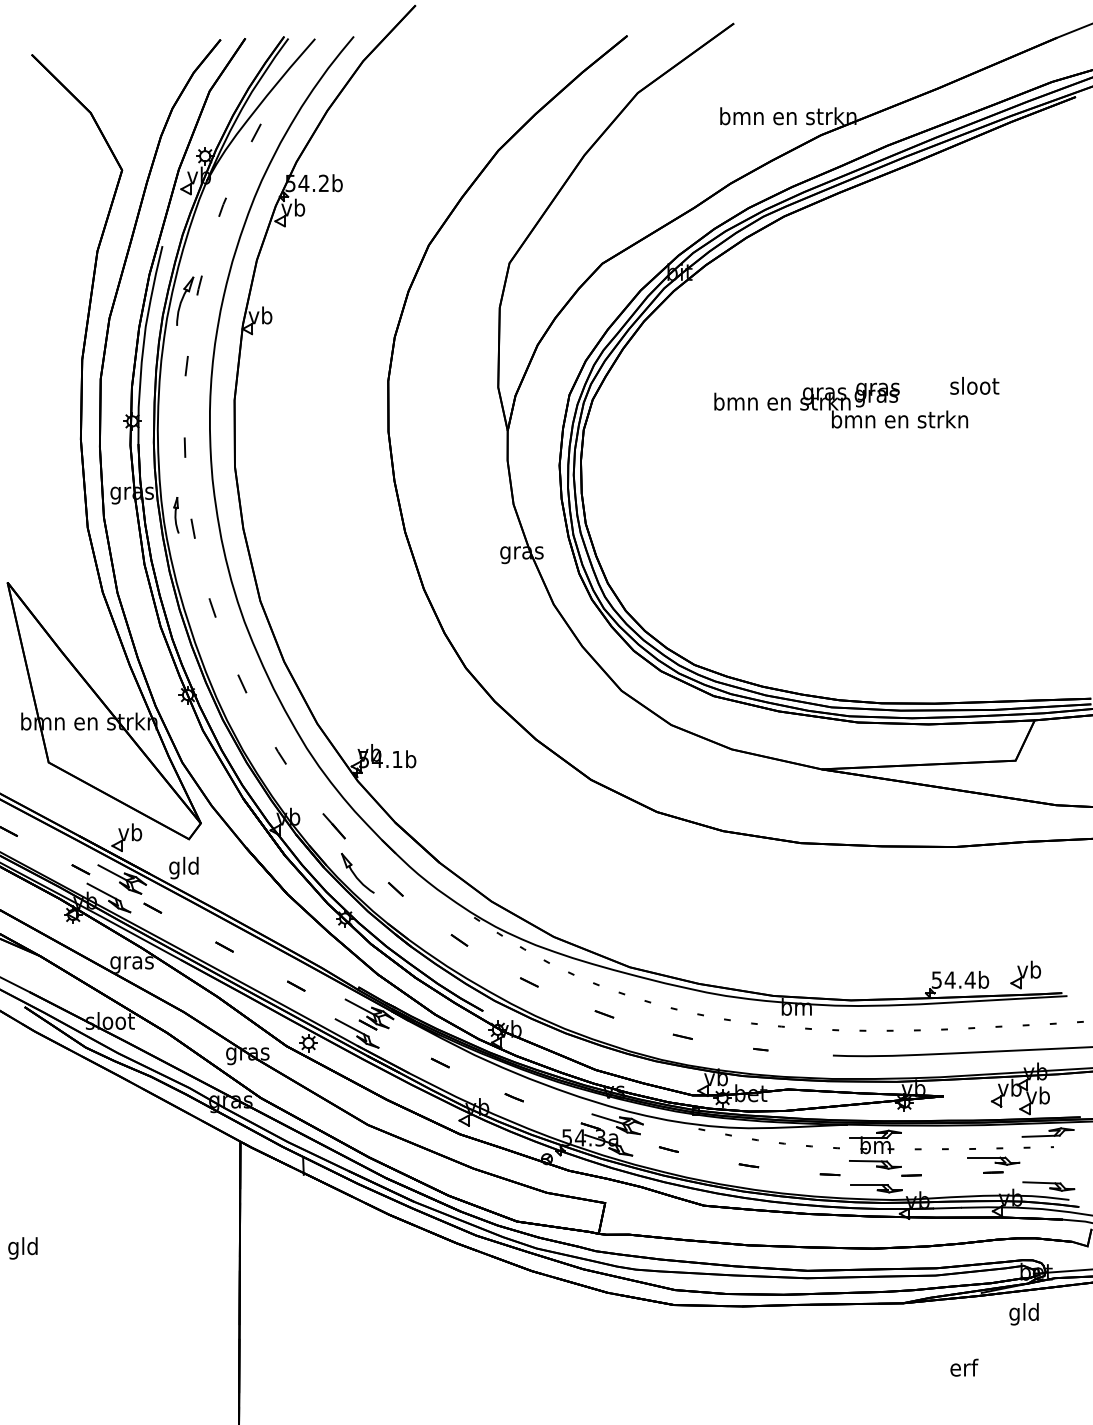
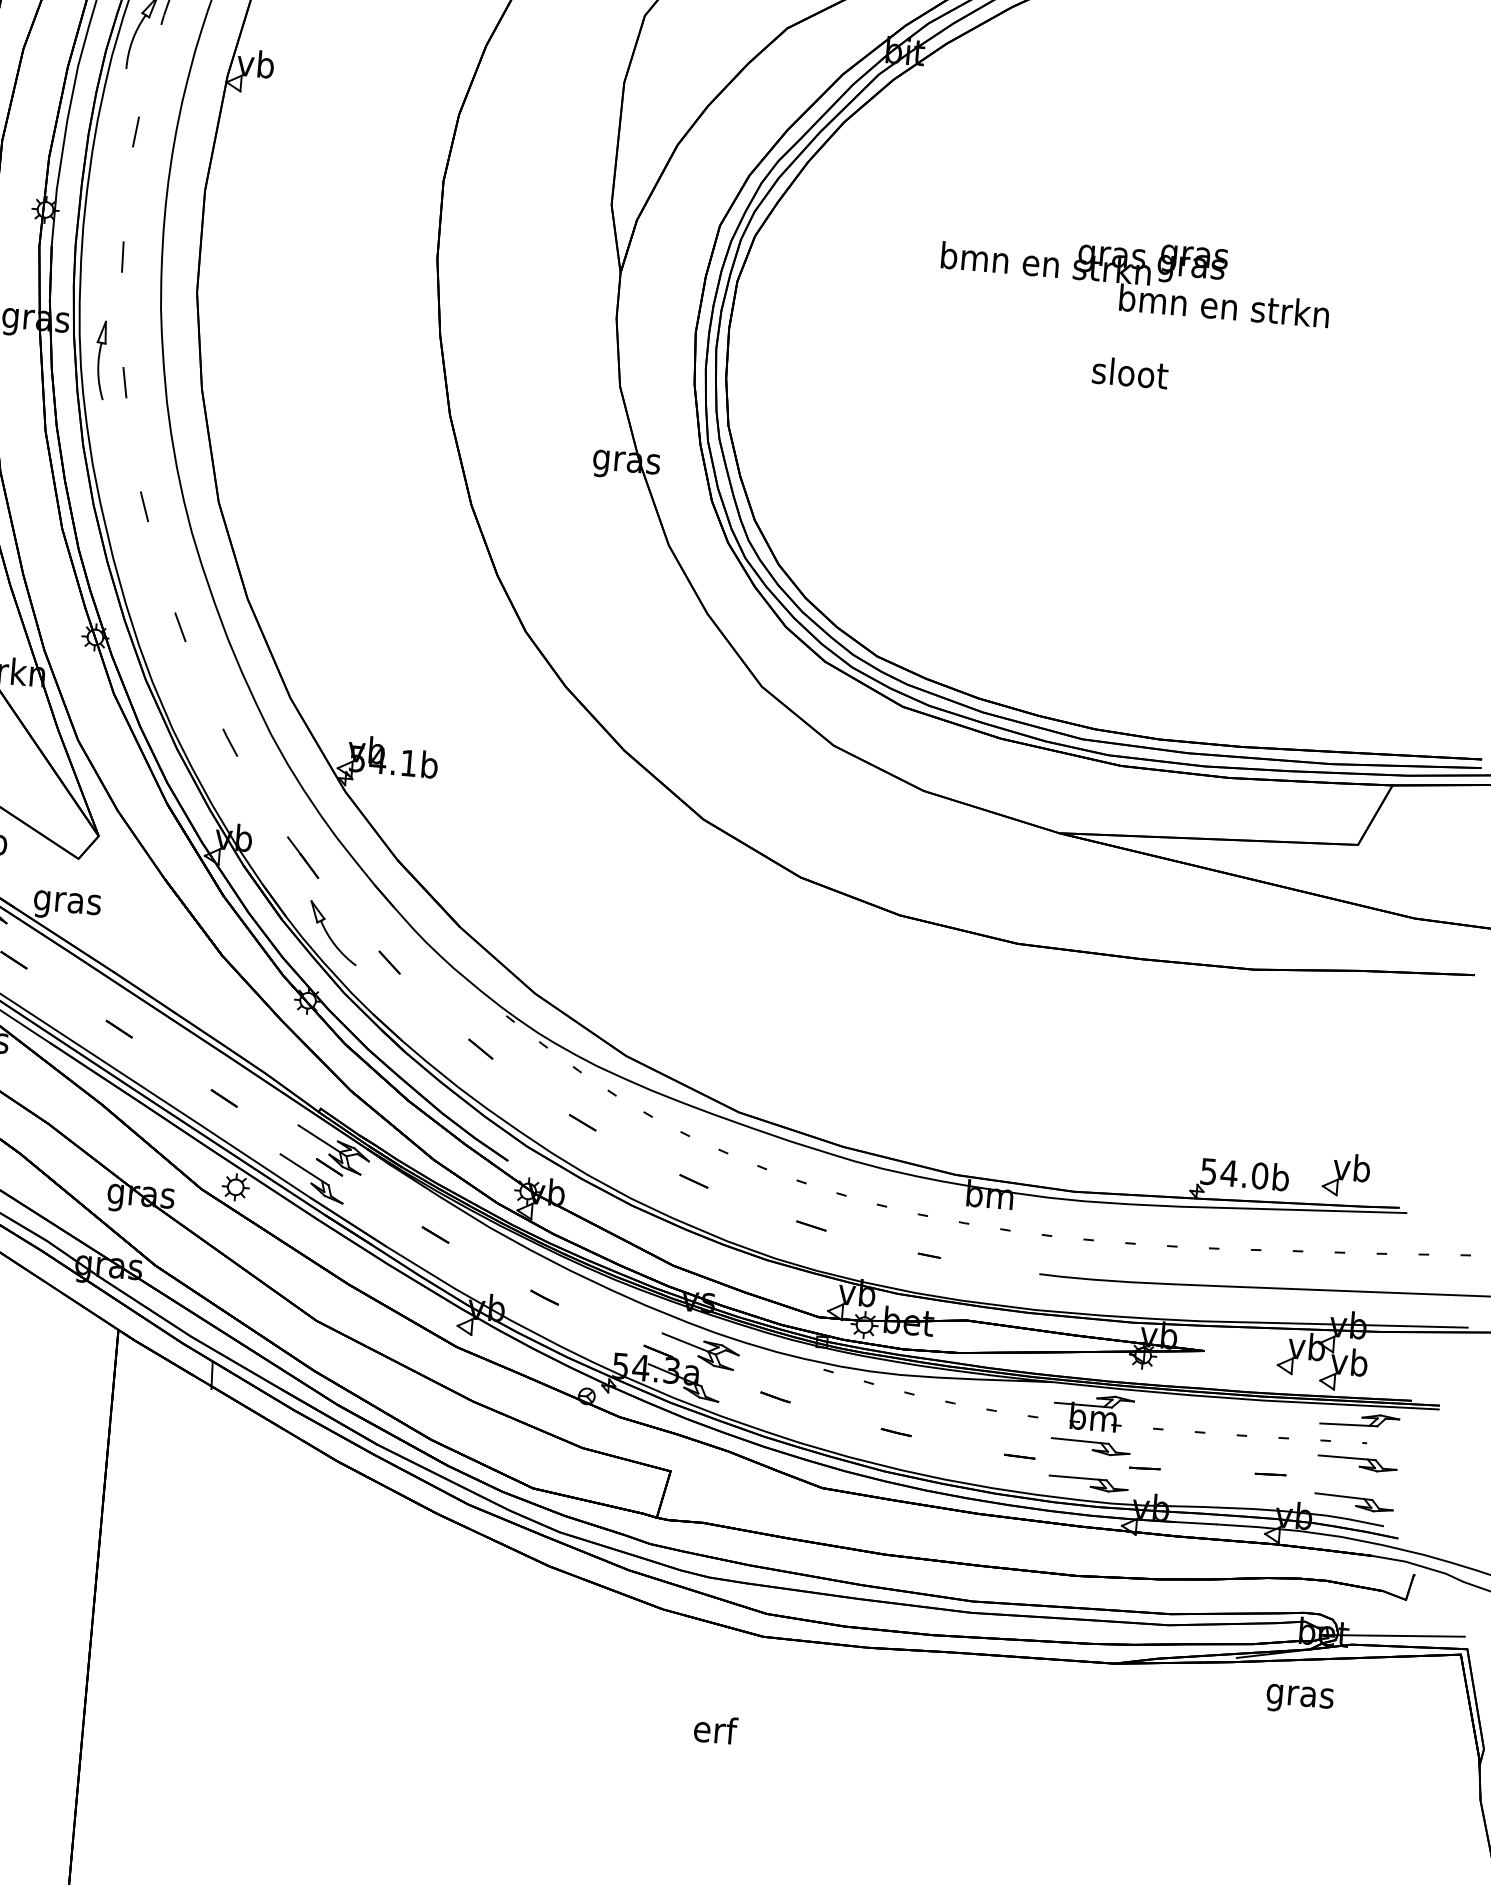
text: (974, 385) -> (1129, 372), moved
part: (176, 515) -> (101, 360), size x1.43
text: (183, 867) -> (66, 901), gld -> gras
text: (969, 979) -> (1258, 1174), 54.4b -> 54.0b
part: (993, 1160) -> (1356, 1463), moved
text: (1024, 1314) -> (1300, 1696), gld -> gras
text: (964, 1367) -> (715, 1729), moved

